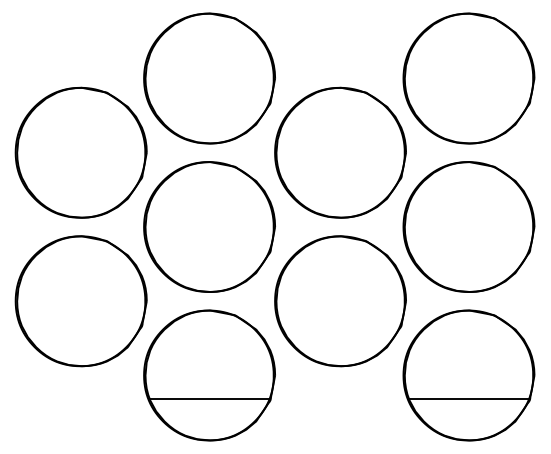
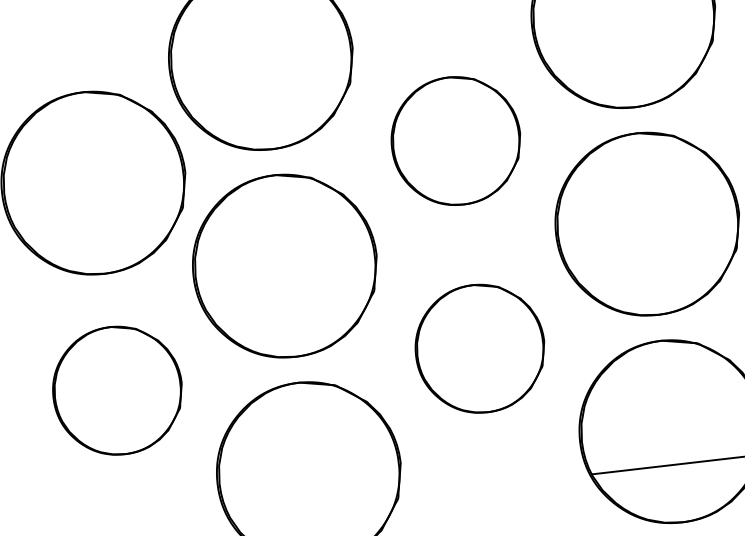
part: (340, 152) -> (456, 140), size x0.7
part: (80, 301) -> (116, 390), size x0.7
part: (340, 301) -> (480, 348), size x0.7
line: (209, 399) -> (312, 507), removed

